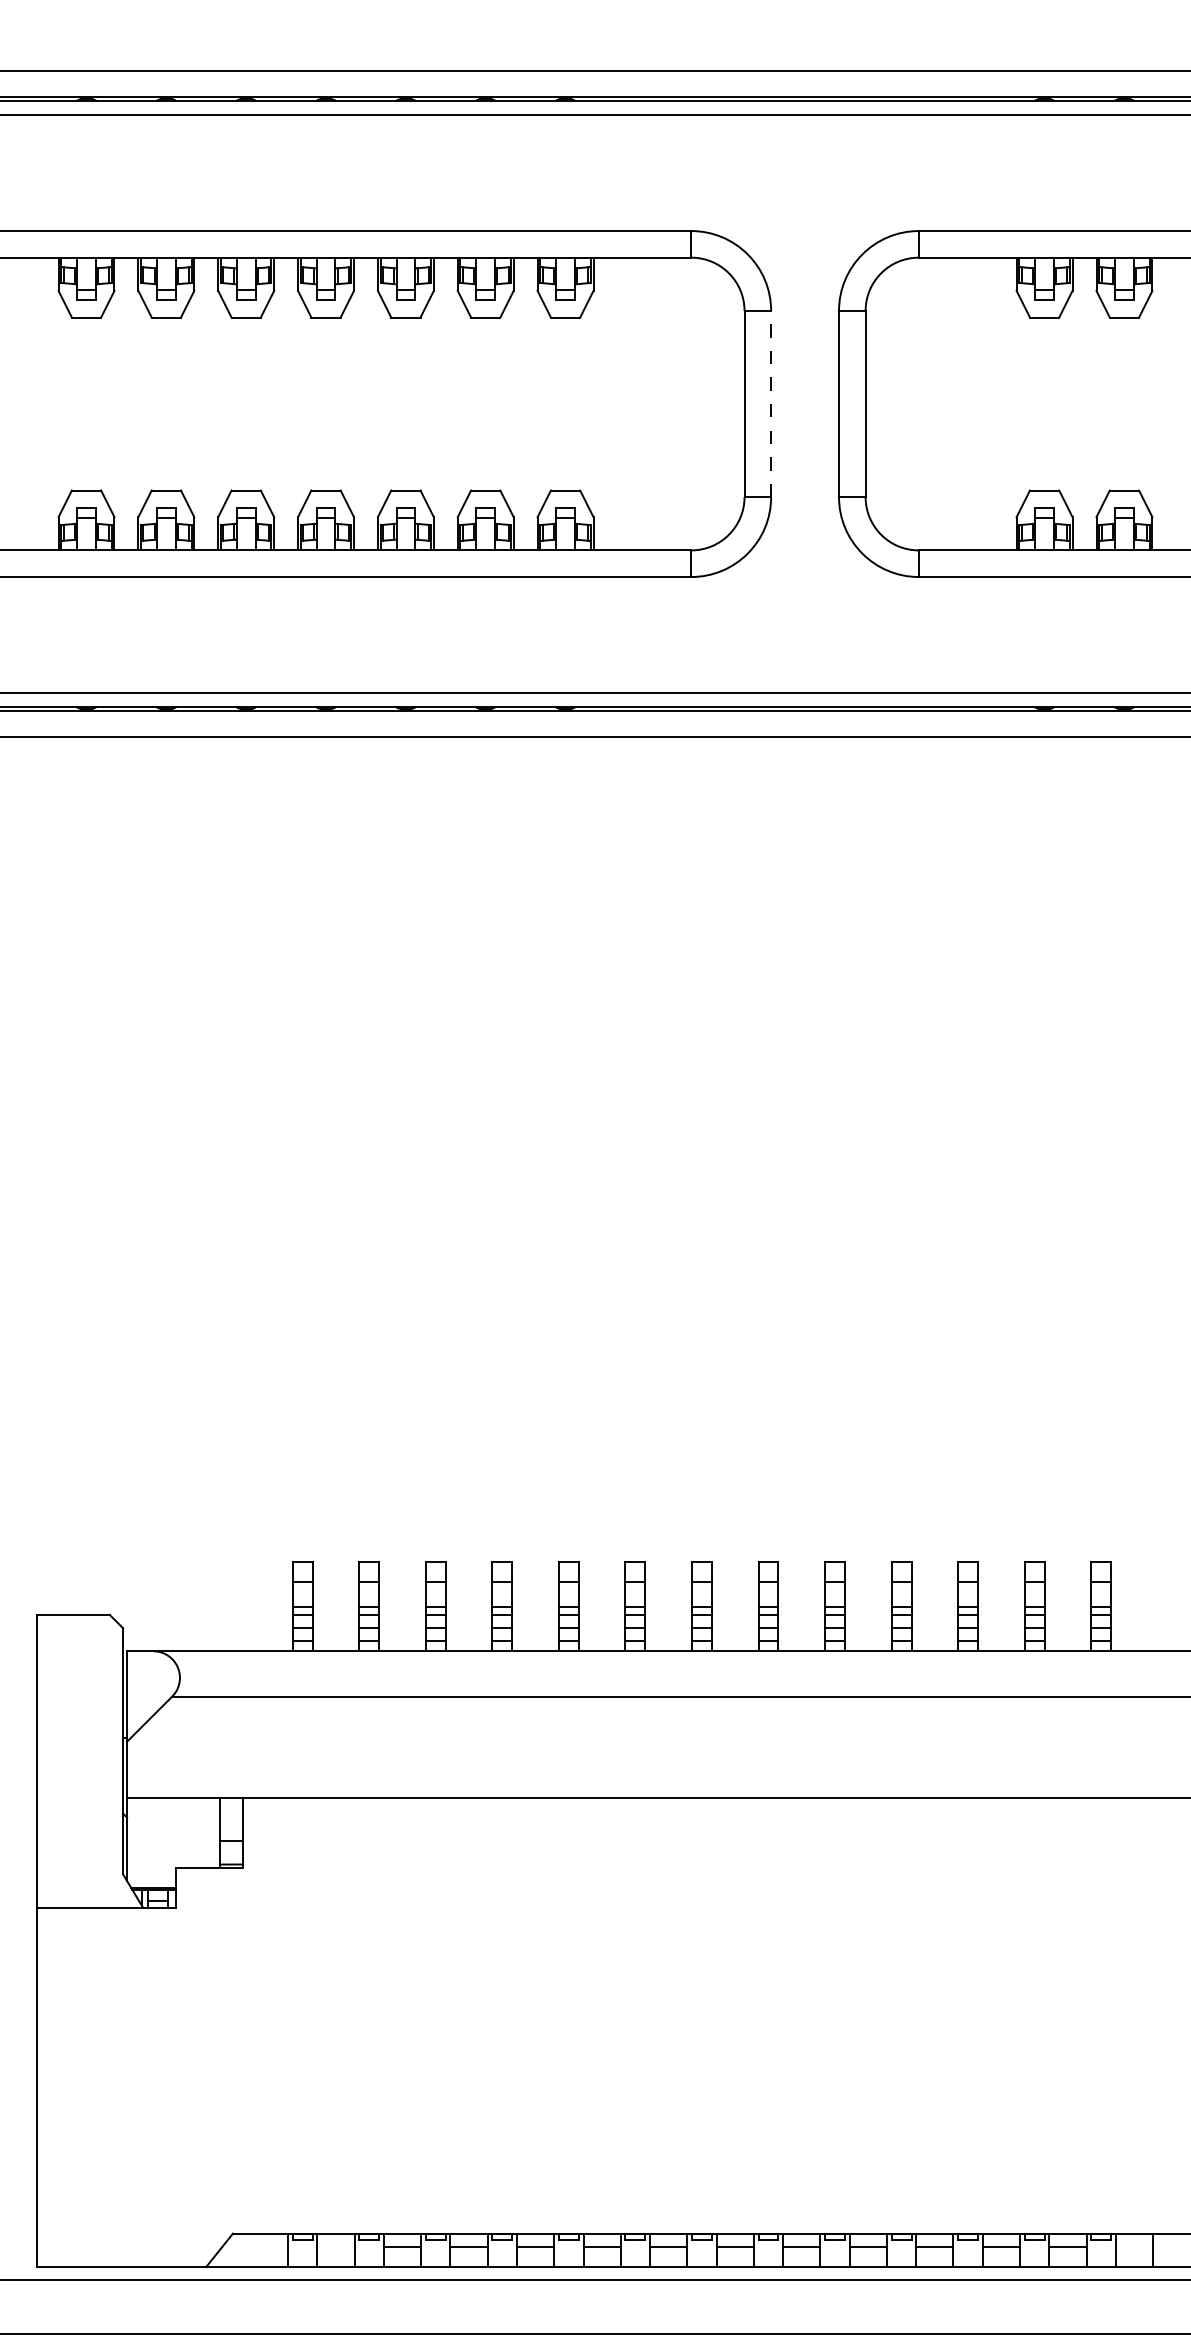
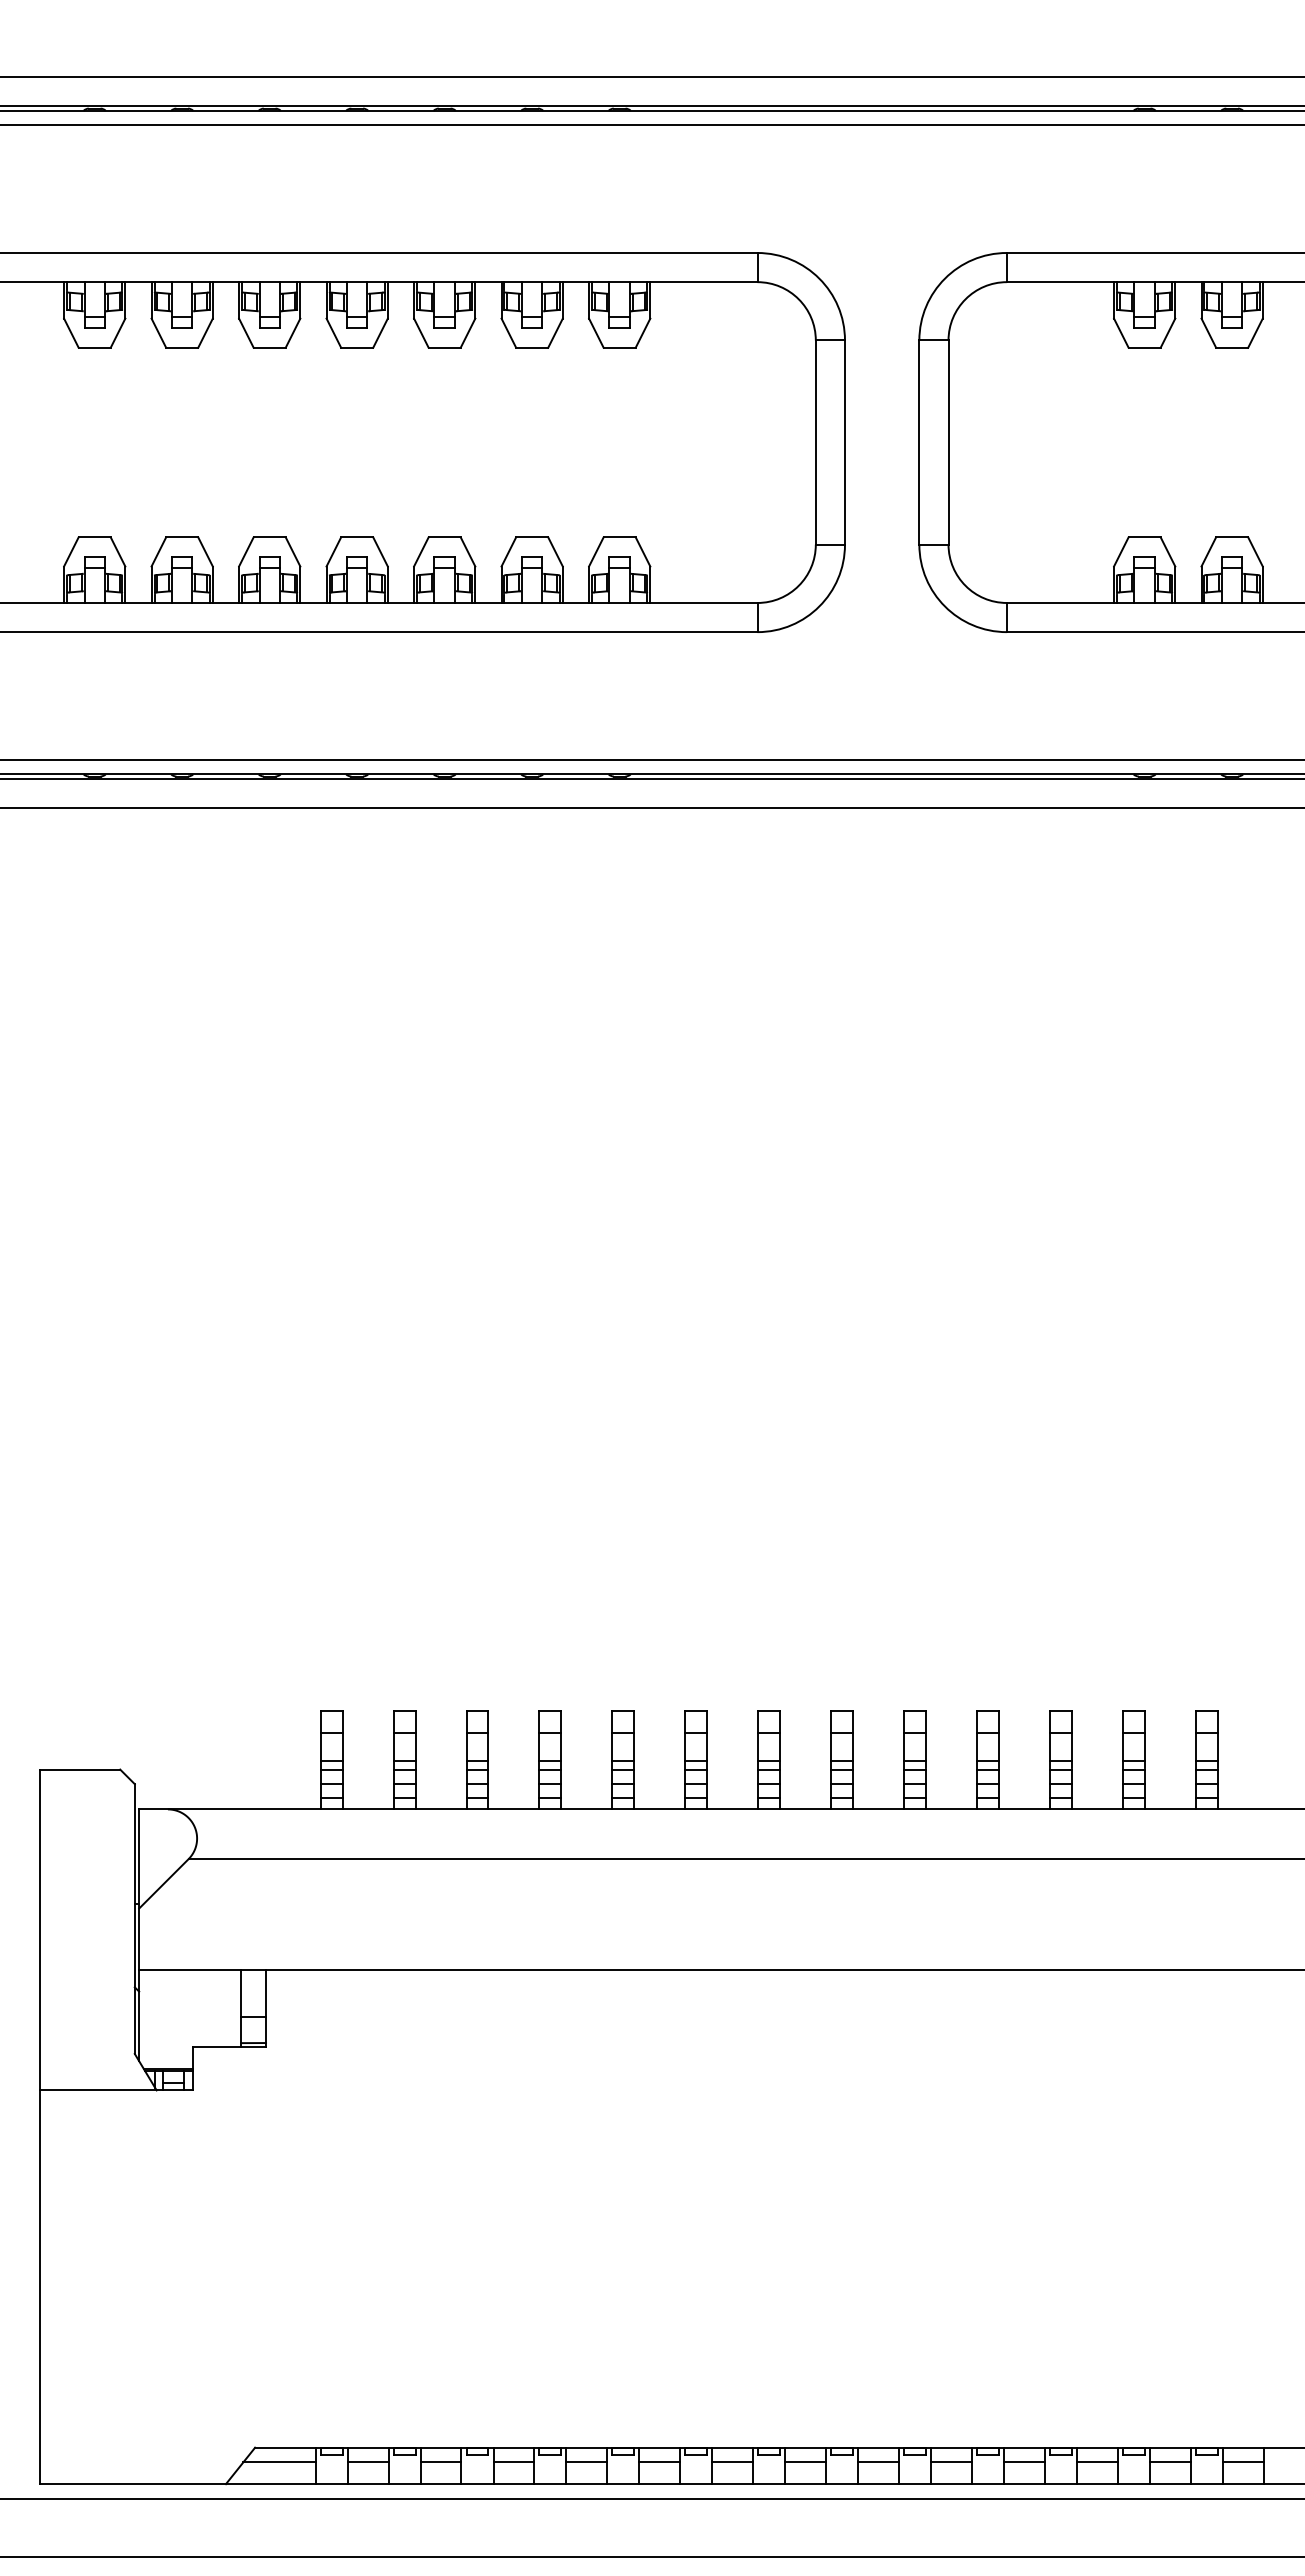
line: (770, 403) -> (844, 442), dashed -> solid
line: (255, 2247) -> (279, 2462), added
line: (335, 2247) -> (367, 2462), added
line: (1133, 2247) -> (1242, 2462), added

